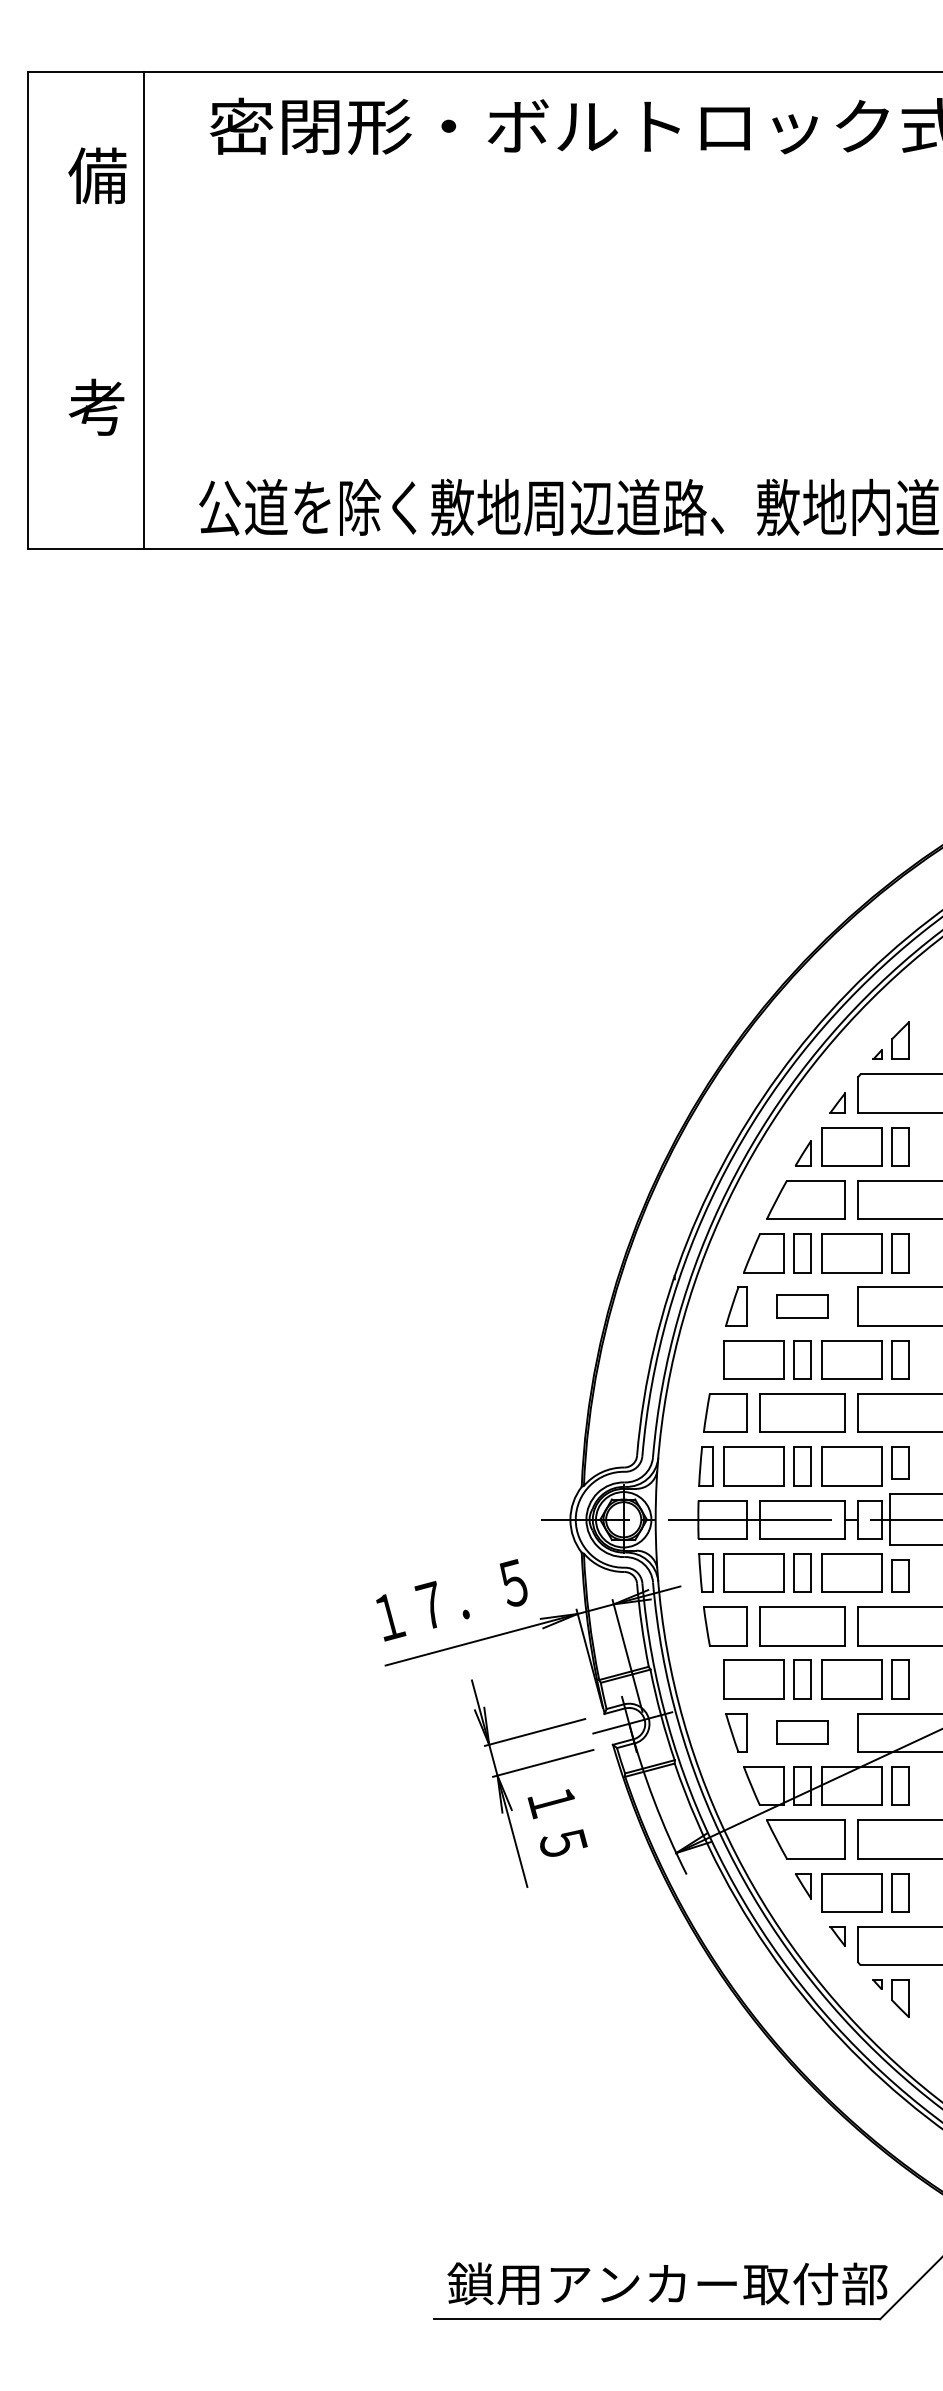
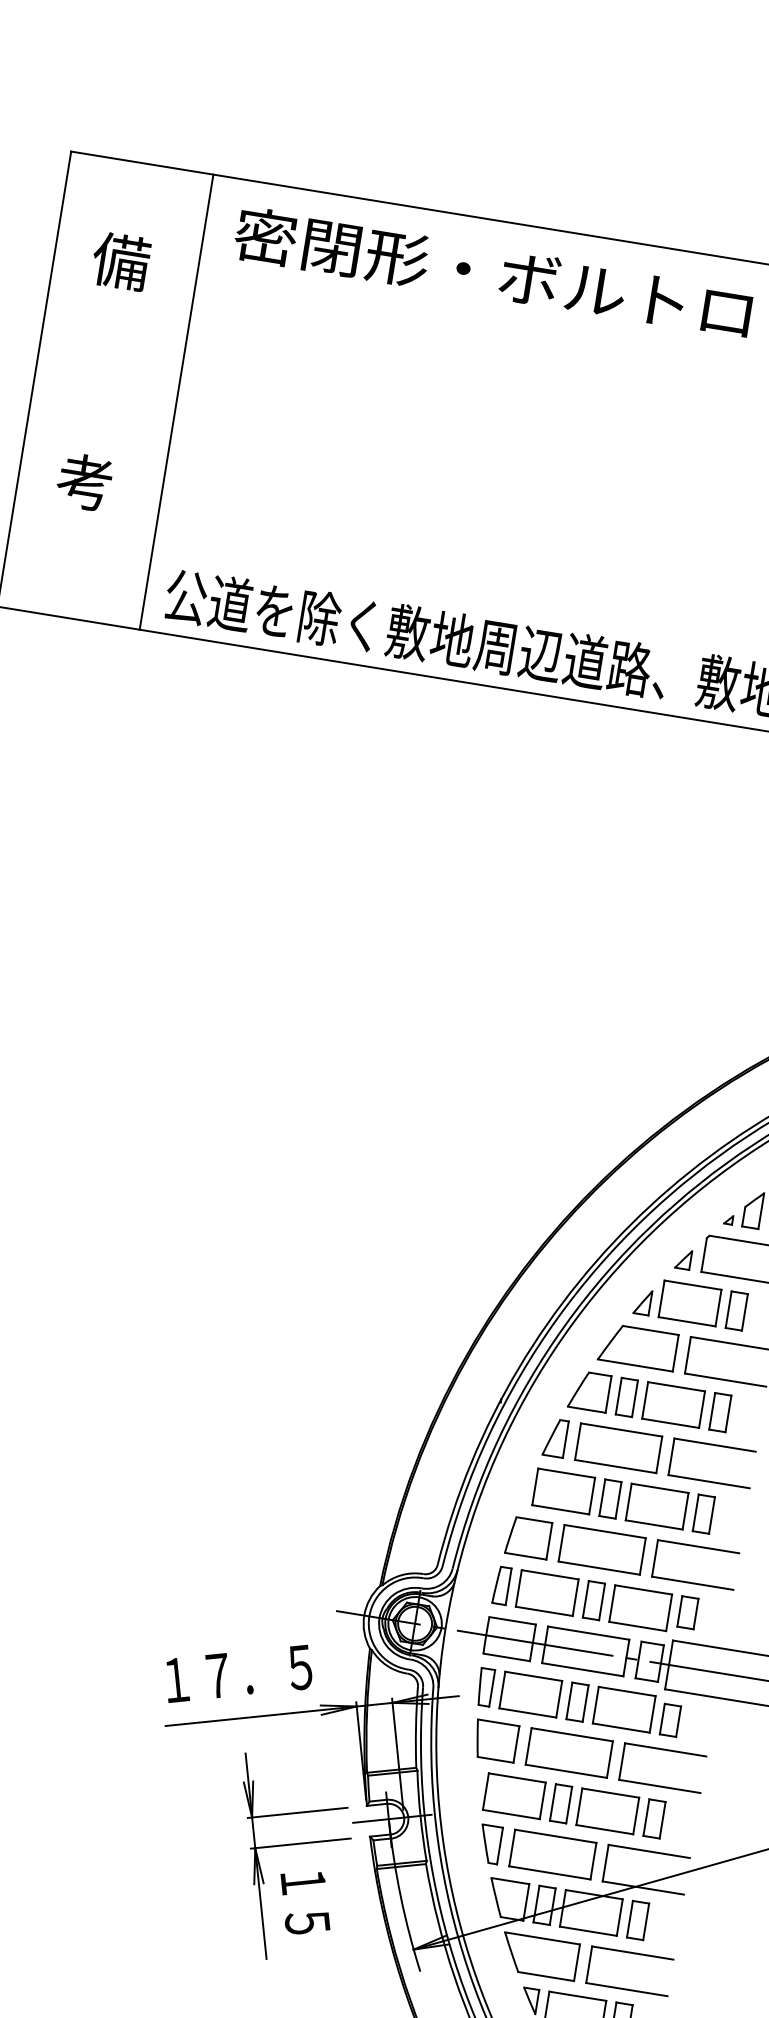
line: (143, 310) -> (176, 402), moved
part: (802, 1306) -> (618, 1448), size x1.67
part: (802, 1732) -> (552, 1854), size x1.67

